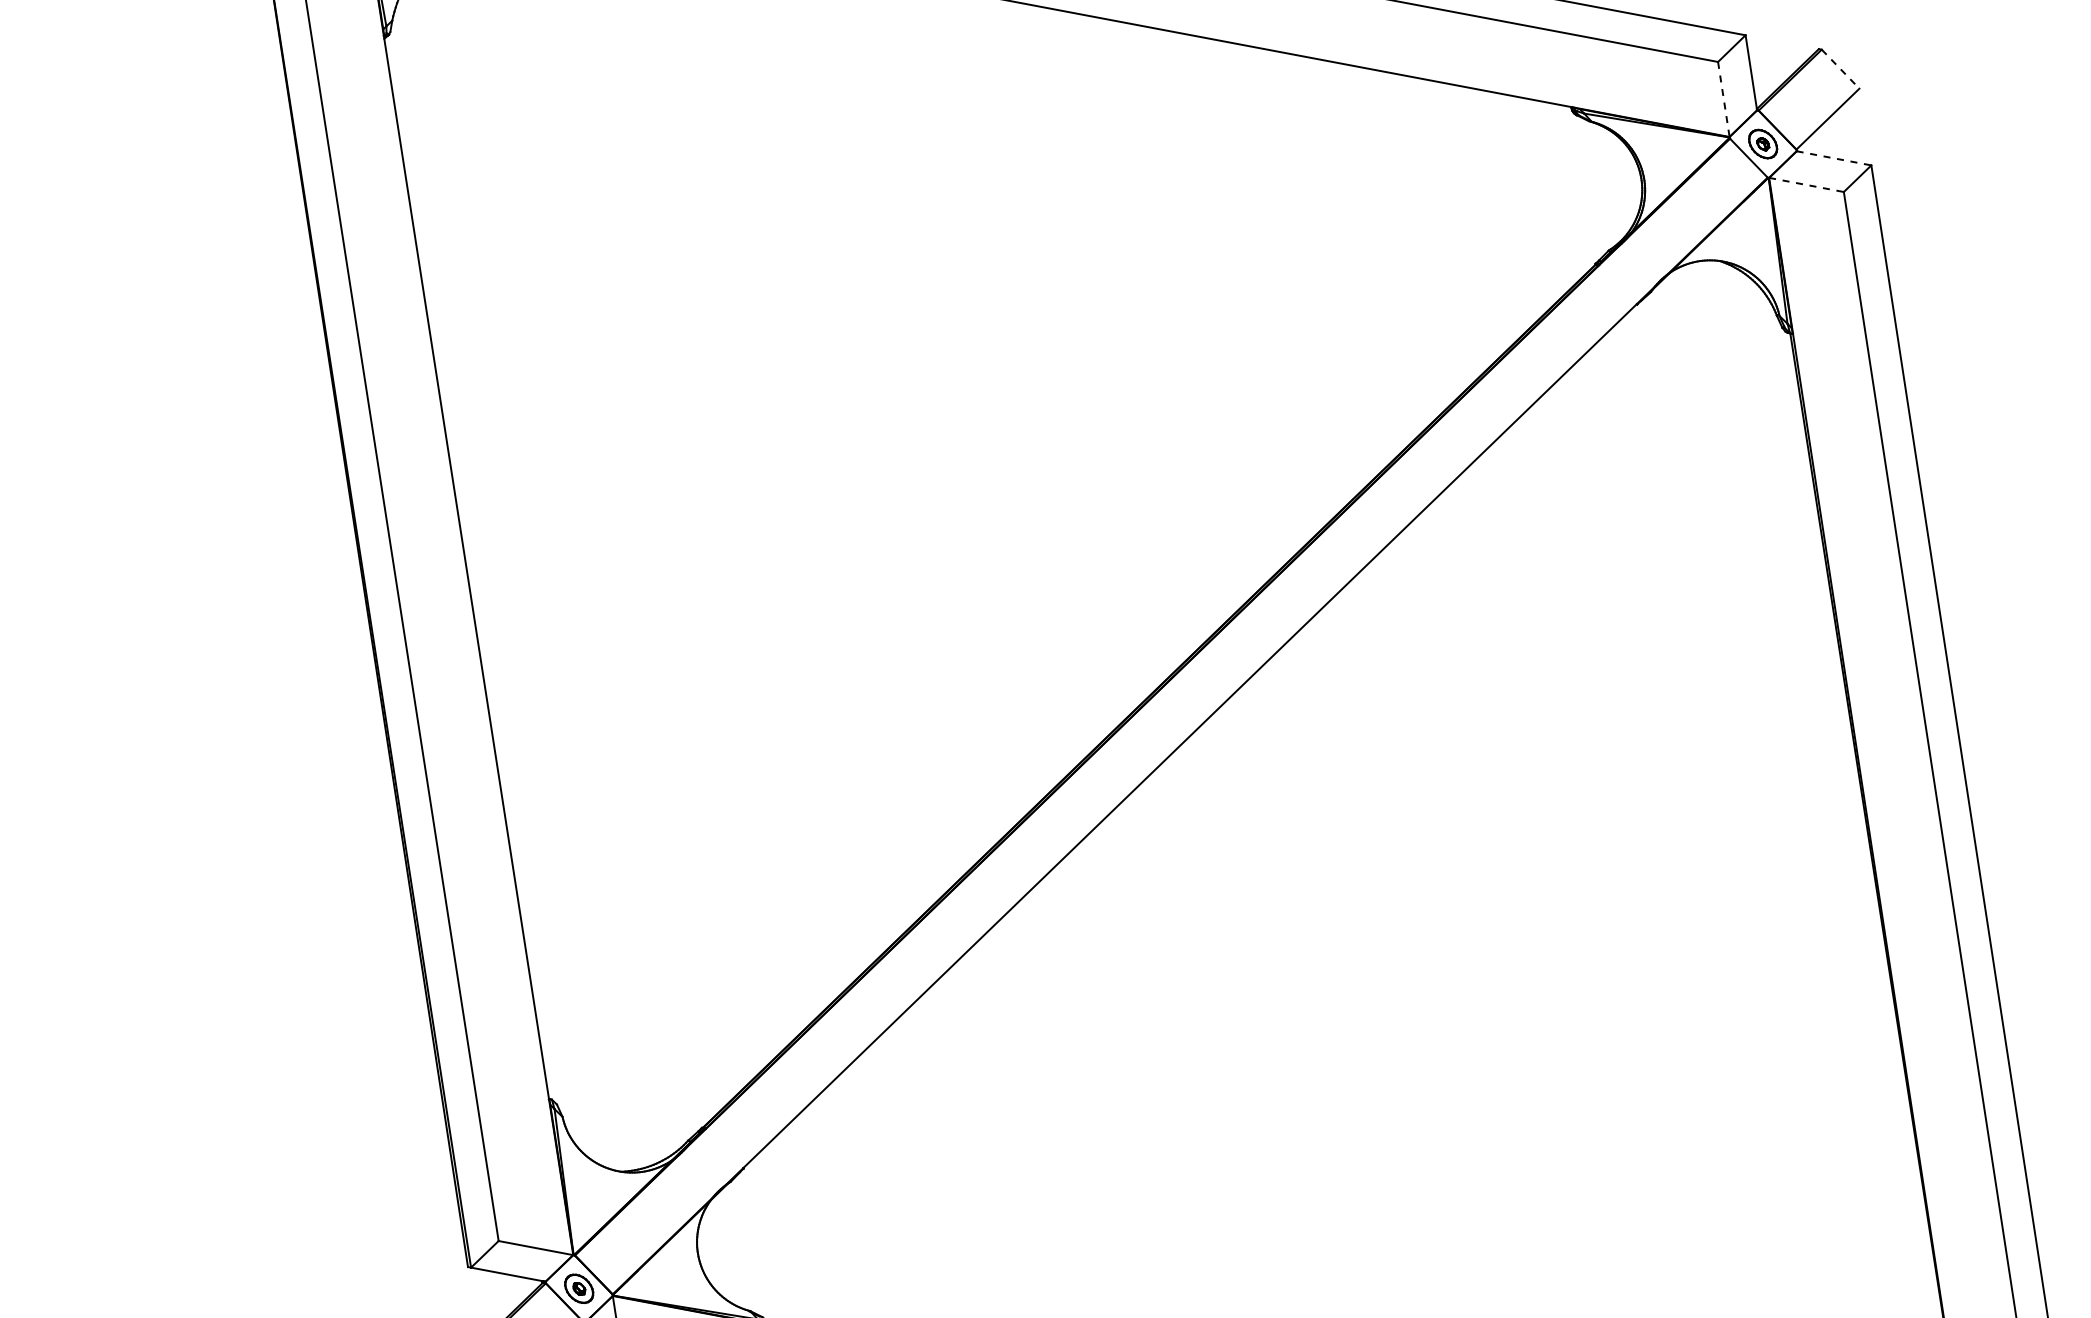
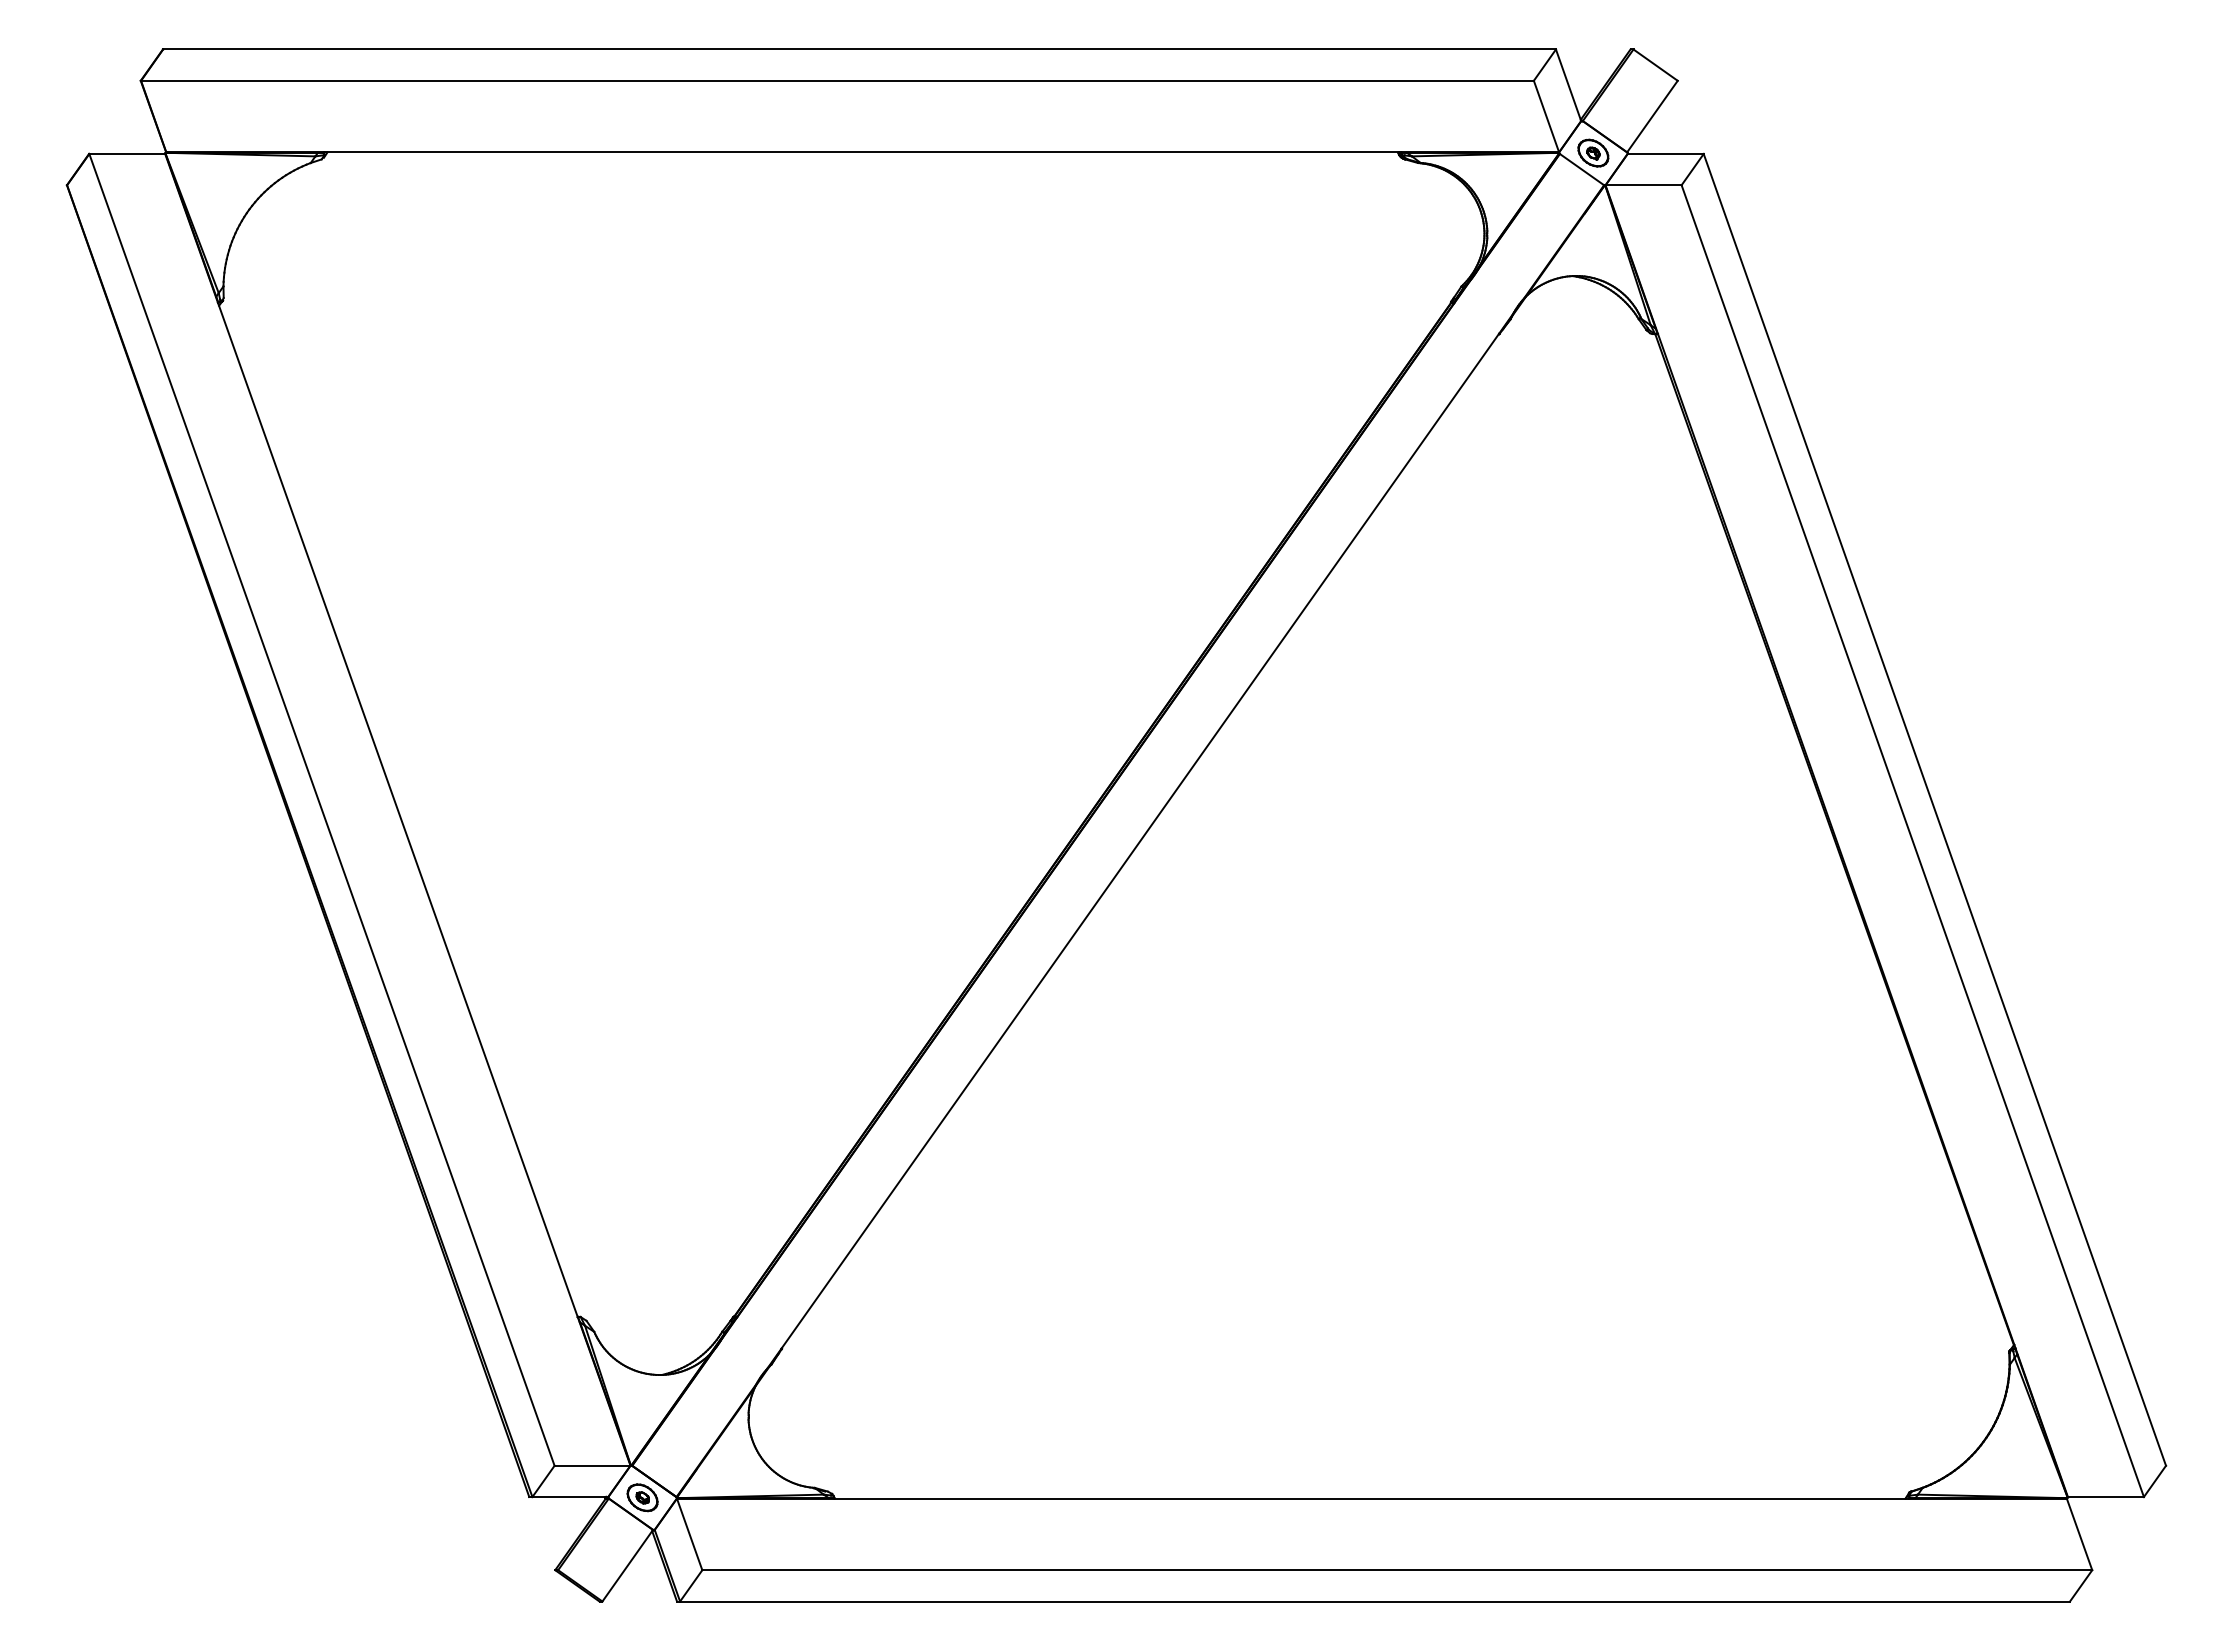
line: (1841, 69) -> (1656, 65), dashed -> solid
line: (1723, 99) -> (1546, 116), dashed -> solid
line: (1834, 158) -> (1666, 153), dashed -> solid
line: (1807, 185) -> (1644, 185), dashed -> solid

